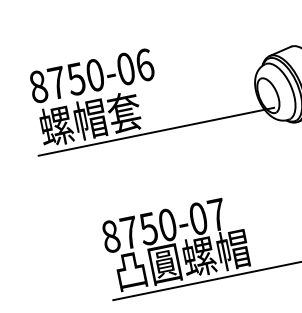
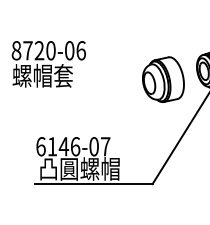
text: (76, 78) -> (39, 50), 8750-06 -> 8720-06
line: (155, 131) -> (79, 90), removed
text: (139, 230) -> (58, 146), 8750-07 -> 6146-07

